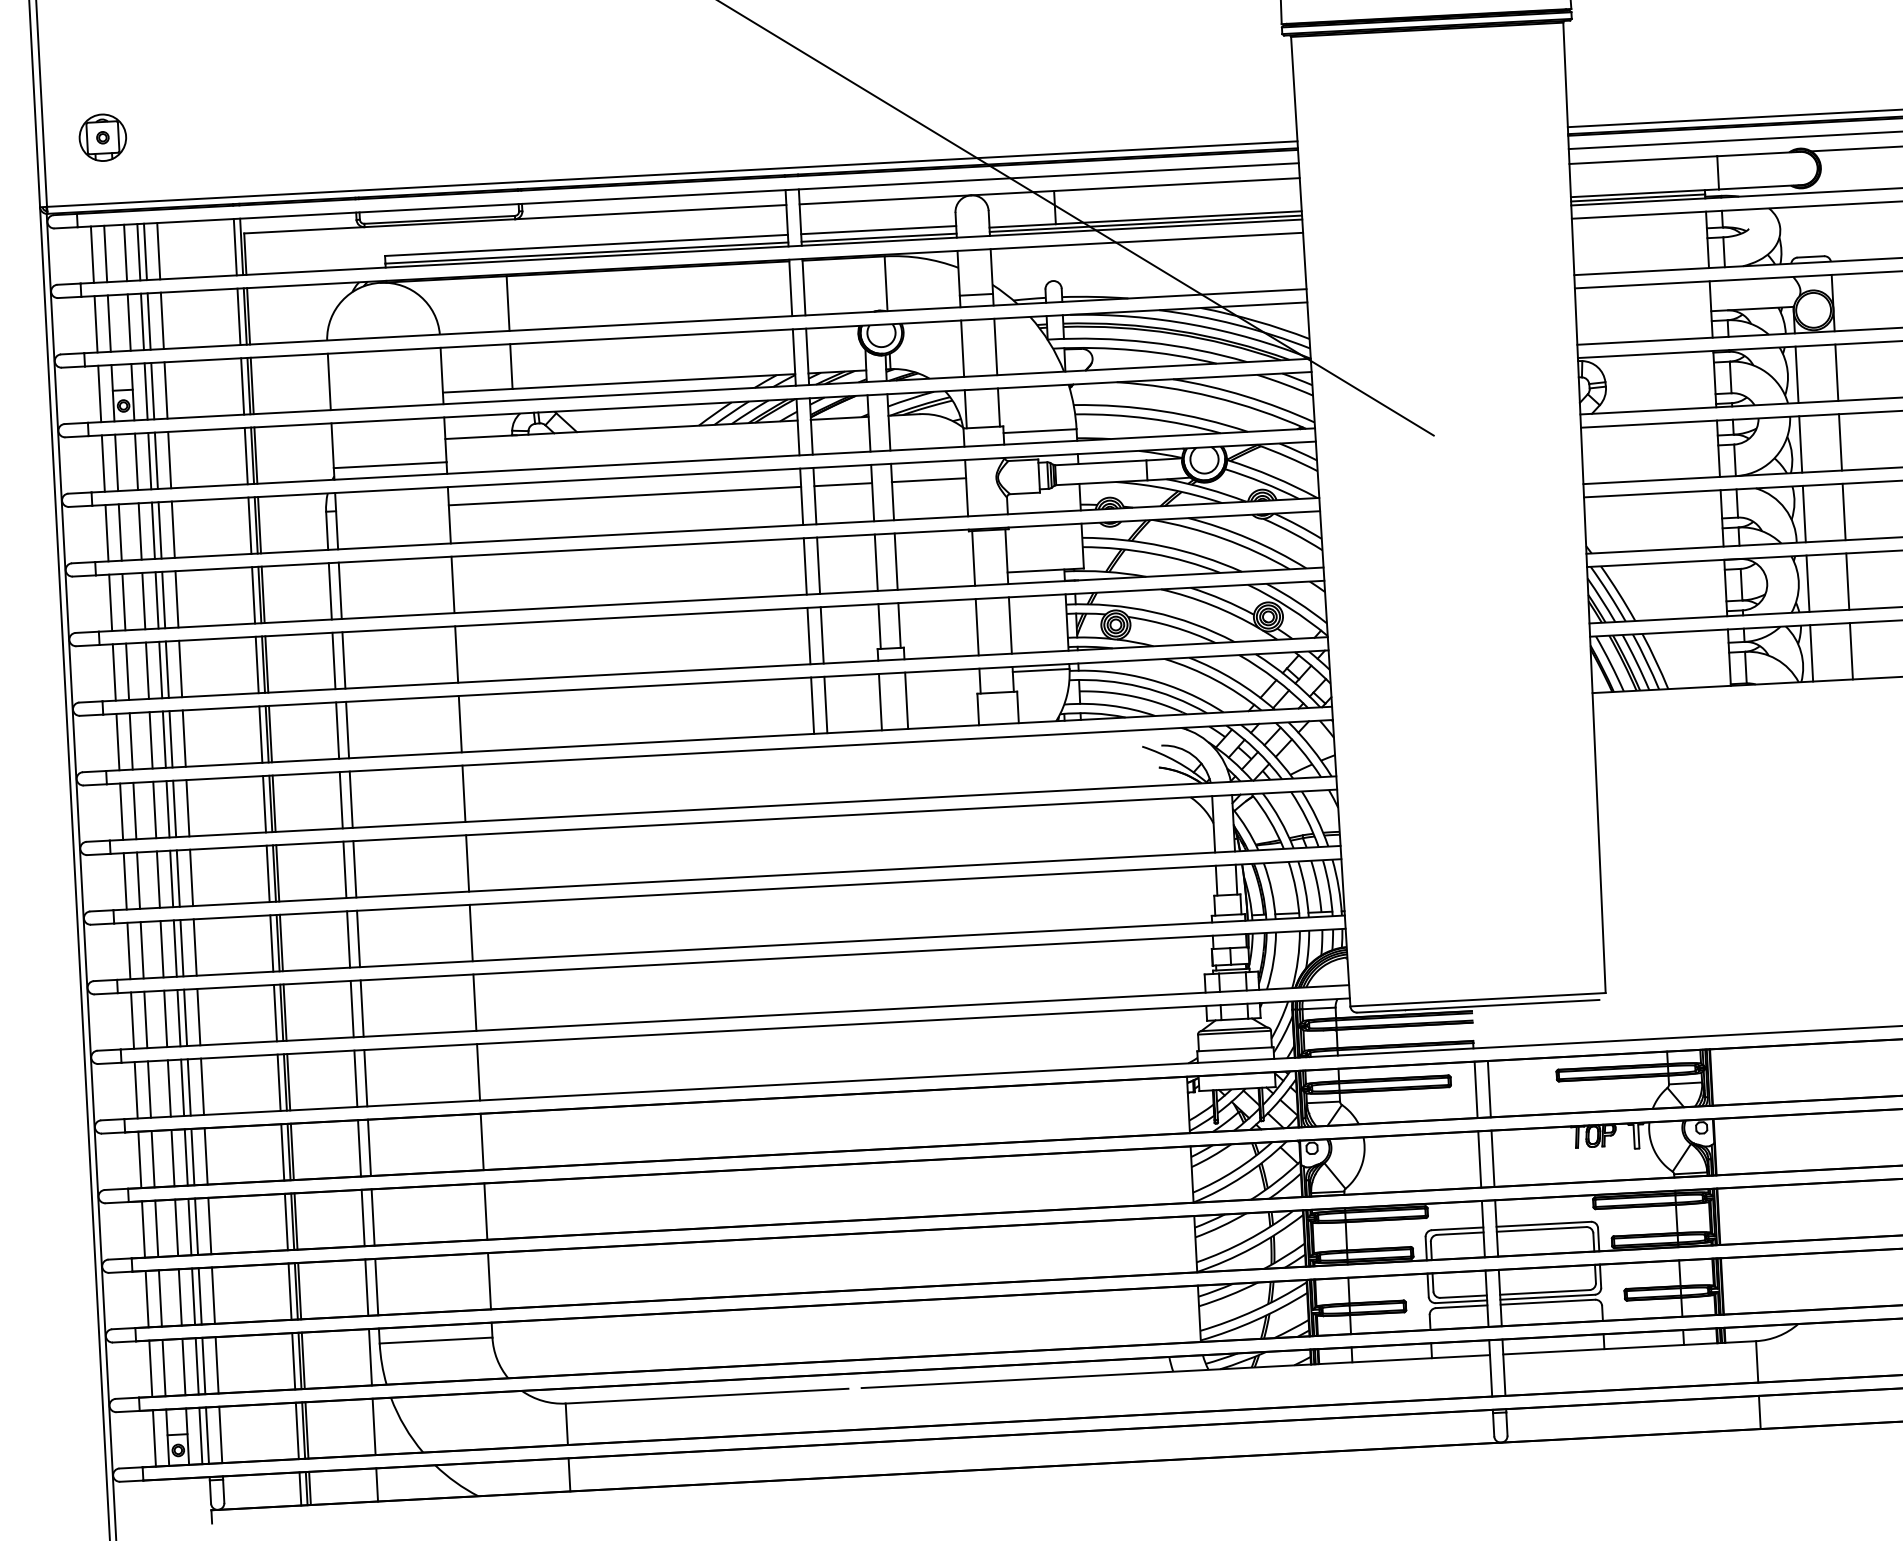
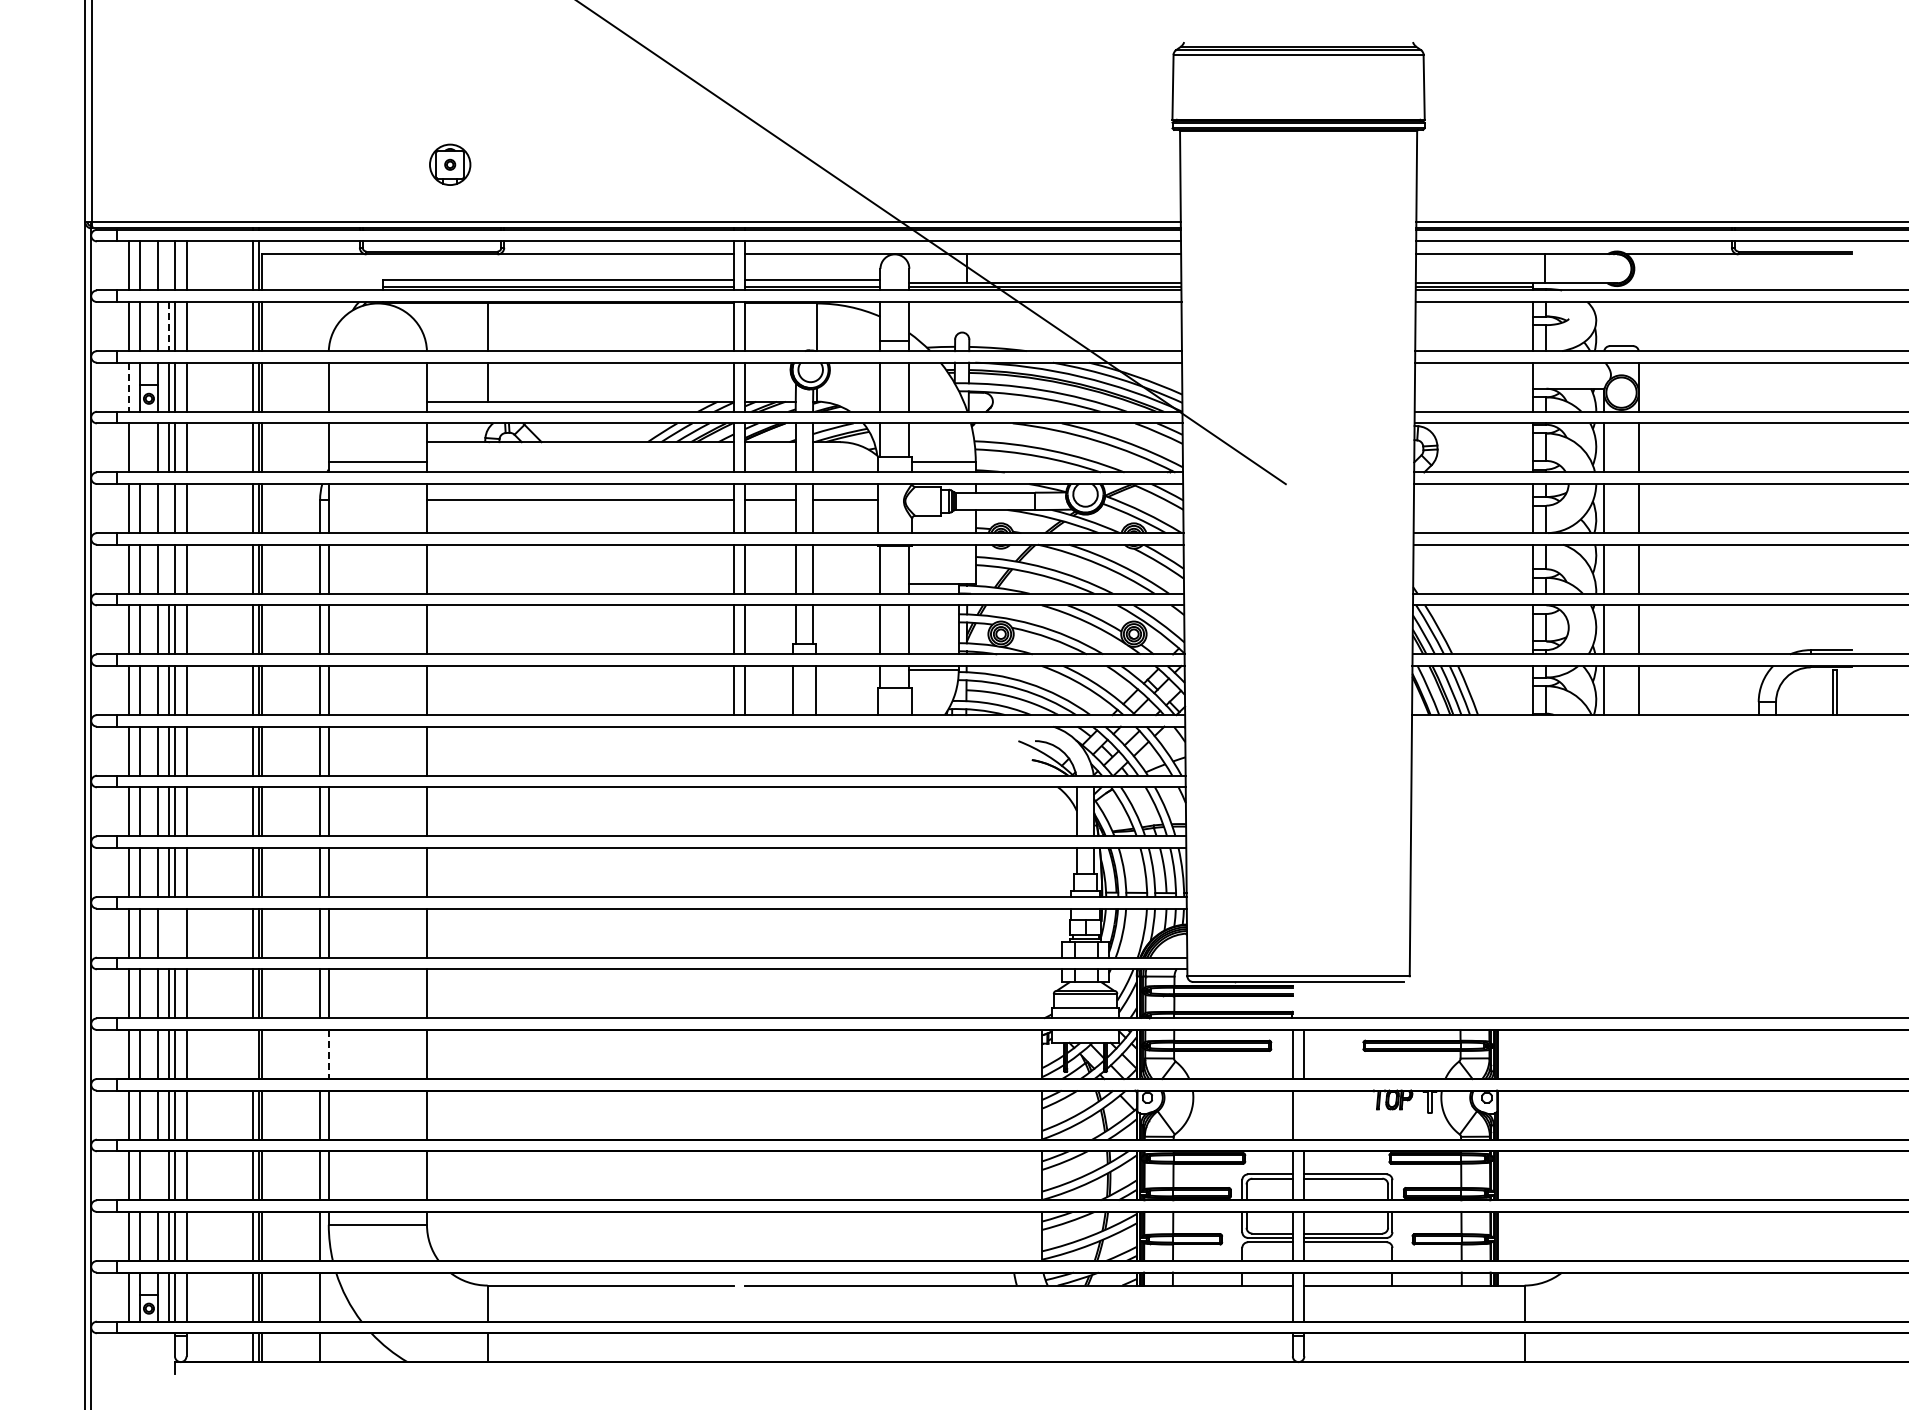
part: (103, 137) -> (450, 164), moved
line: (139, 251) -> (169, 265), removed
line: (142, 321) -> (169, 326), solid -> dashed
line: (99, 394) -> (128, 387), solid -> dashed
line: (116, 462) -> (140, 447), removed
line: (153, 530) -> (169, 508), removed
line: (157, 599) -> (169, 568), removed
line: (179, 1017) -> (169, 932), removed
line: (185, 1017) -> (174, 932), removed
line: (369, 1147) -> (328, 1054), solid -> dashed
line: (359, 1148) -> (320, 1054), removed
line: (283, 1152) -> (253, 1054), removed
line: (1493, 1158) -> (1304, 1114), removed
line: (180, 1297) -> (157, 1175), removed

